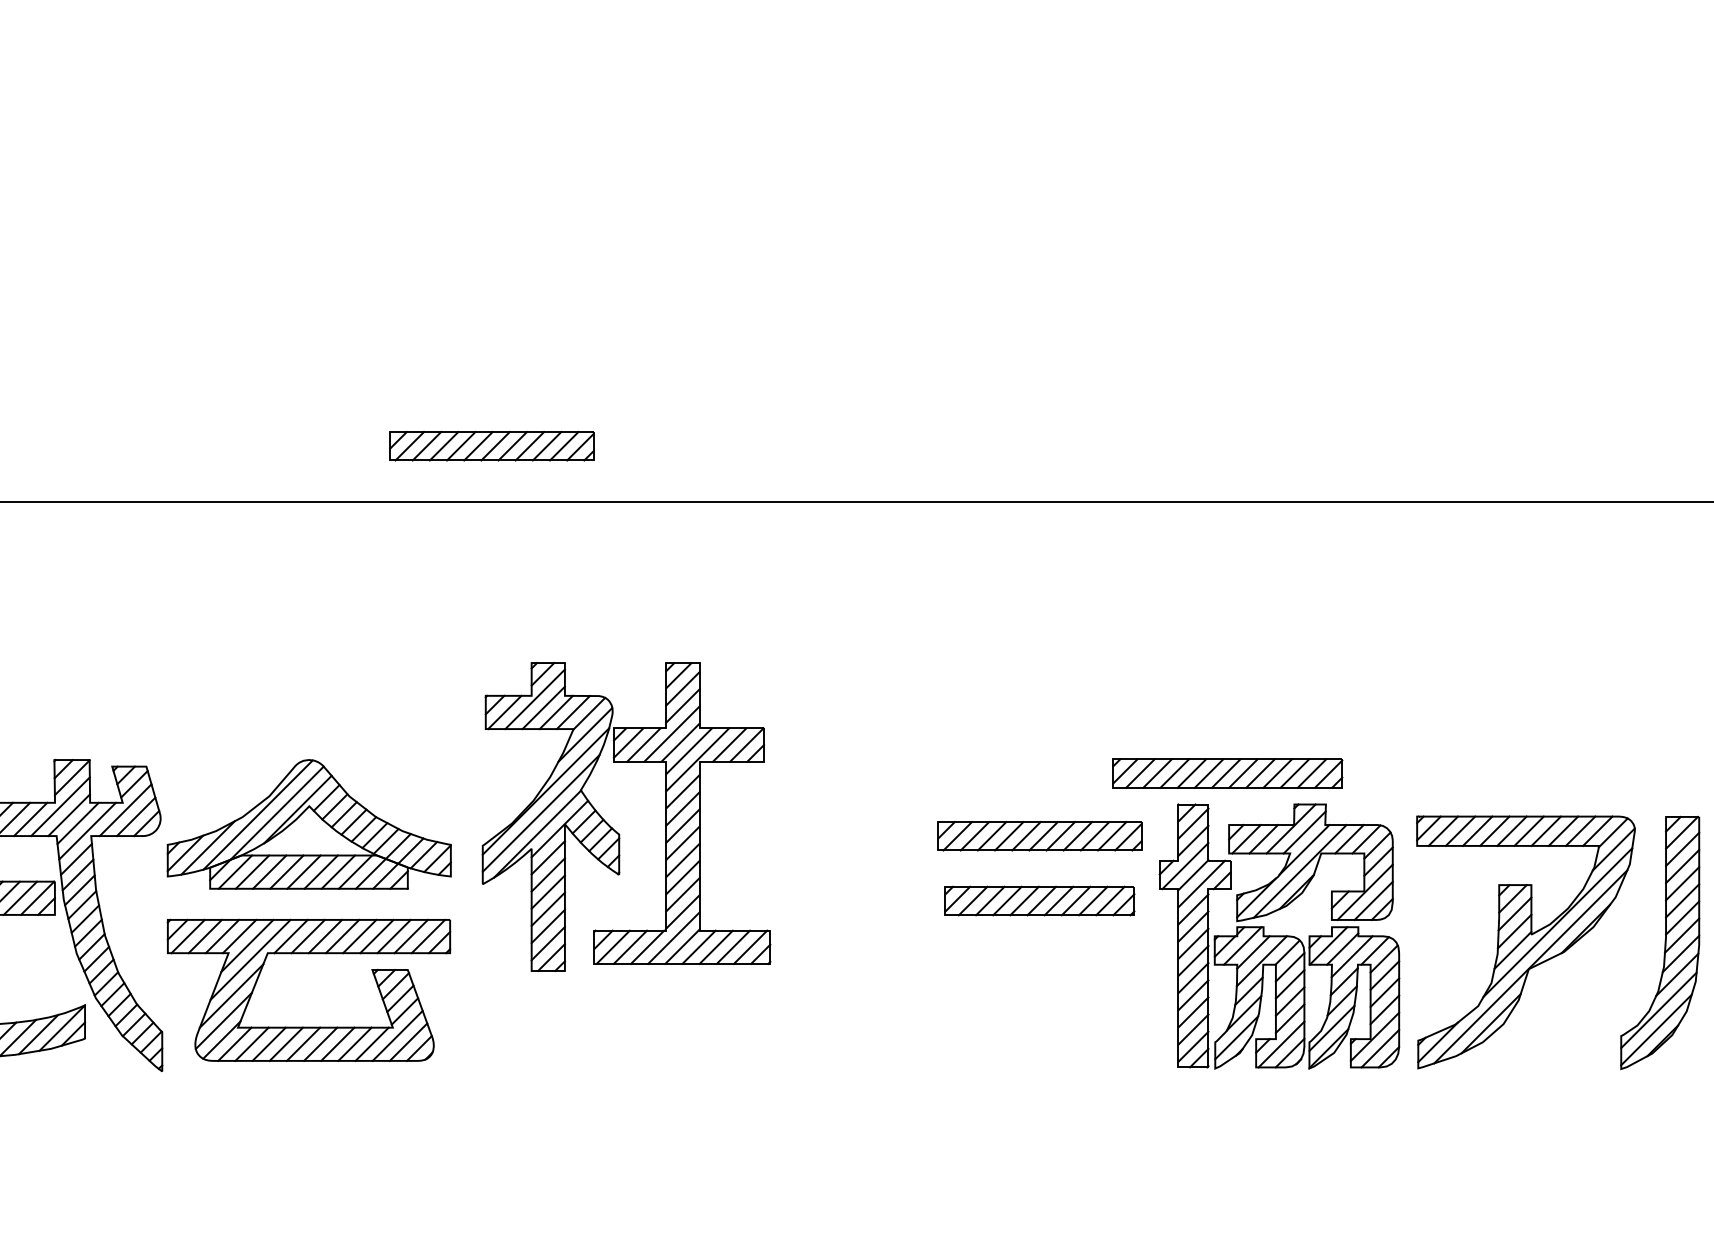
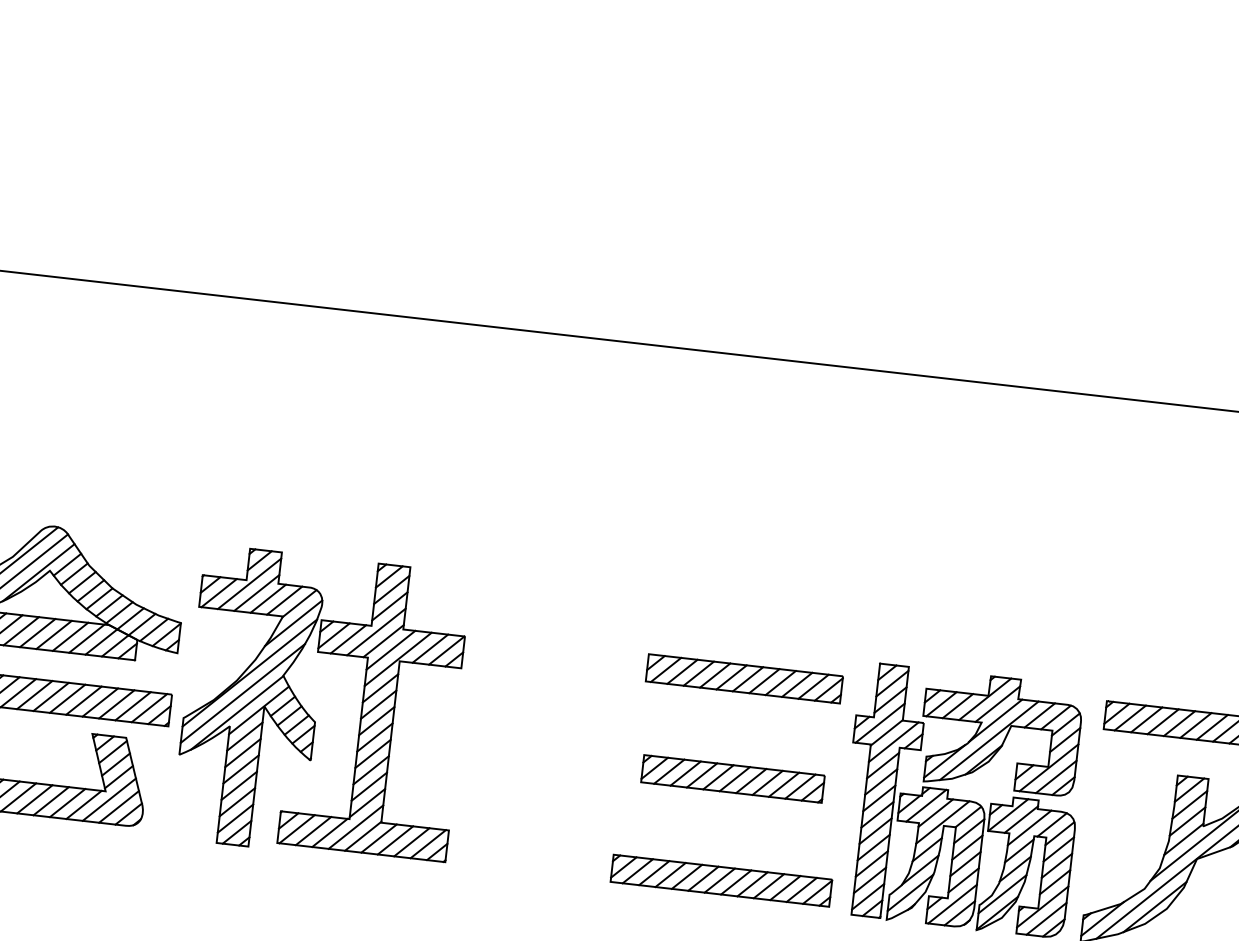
part: (491, 446) -> (263, 246), removed
part: (1227, 773) -> (721, 880), moved
part: (617, 831) -> (313, 719), moved
part: (1039, 900) -> (732, 778), moved

